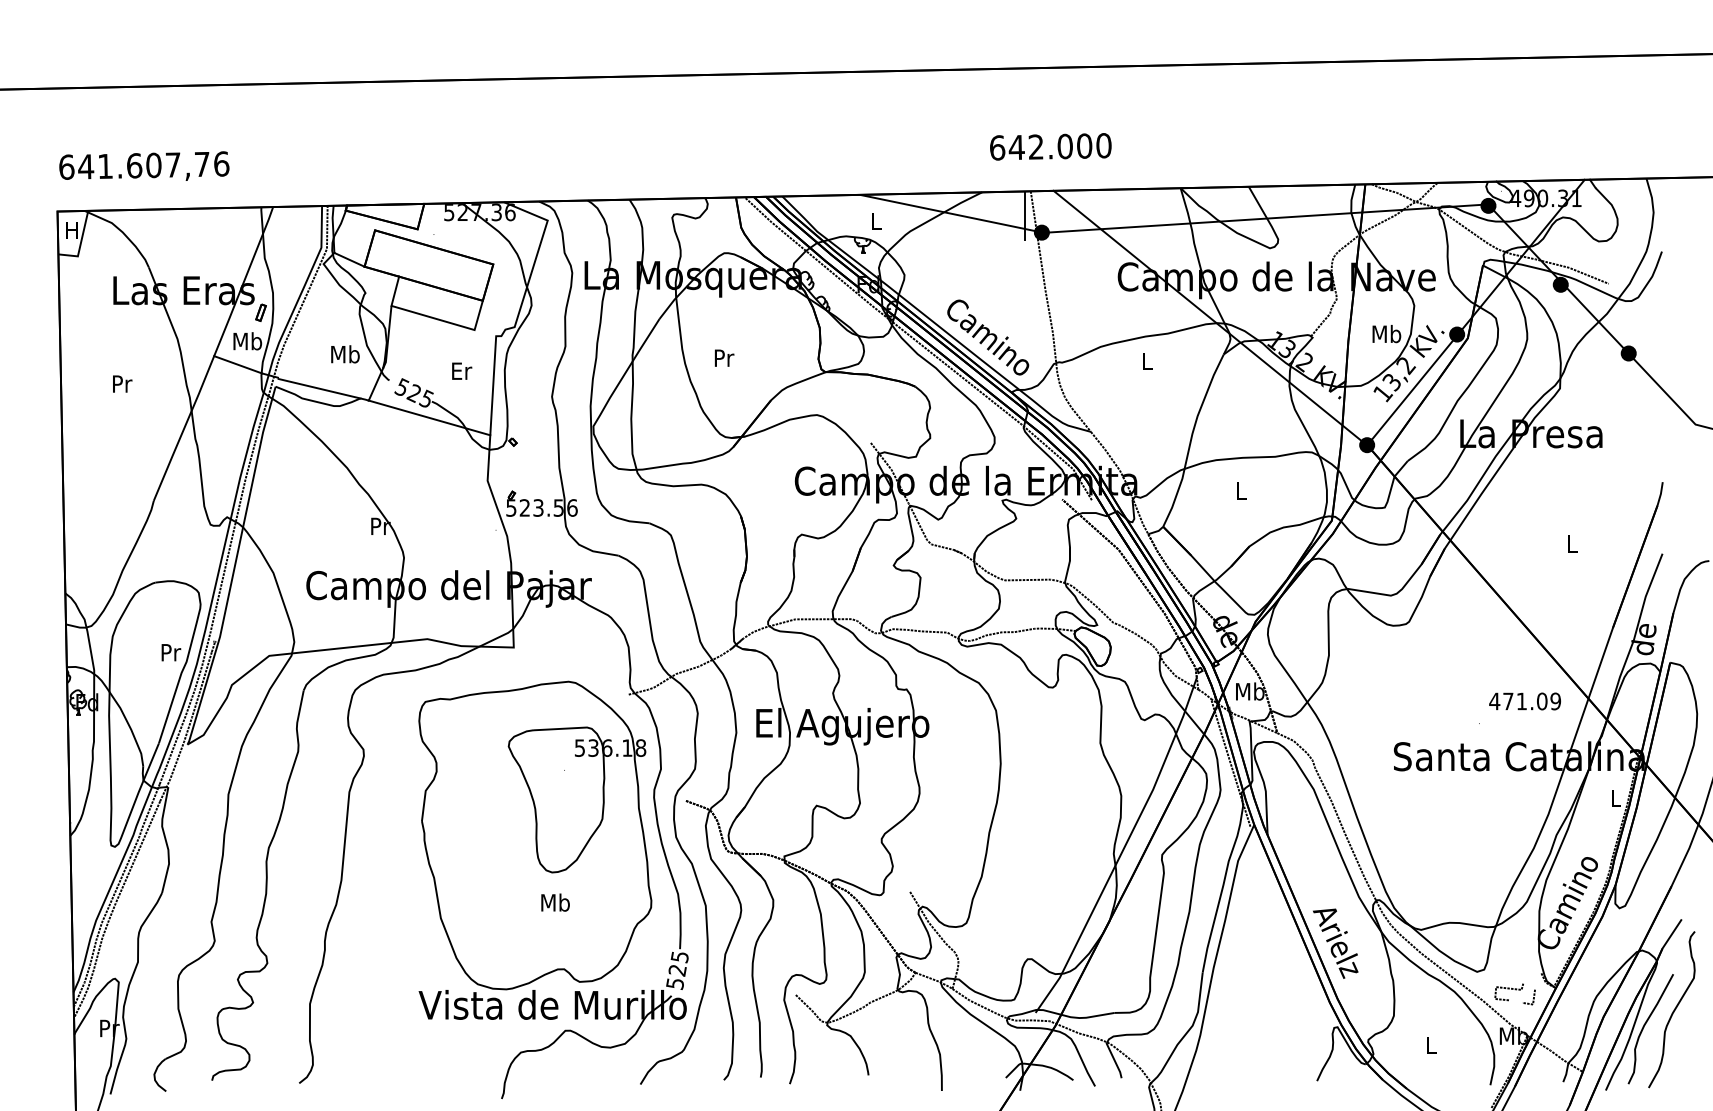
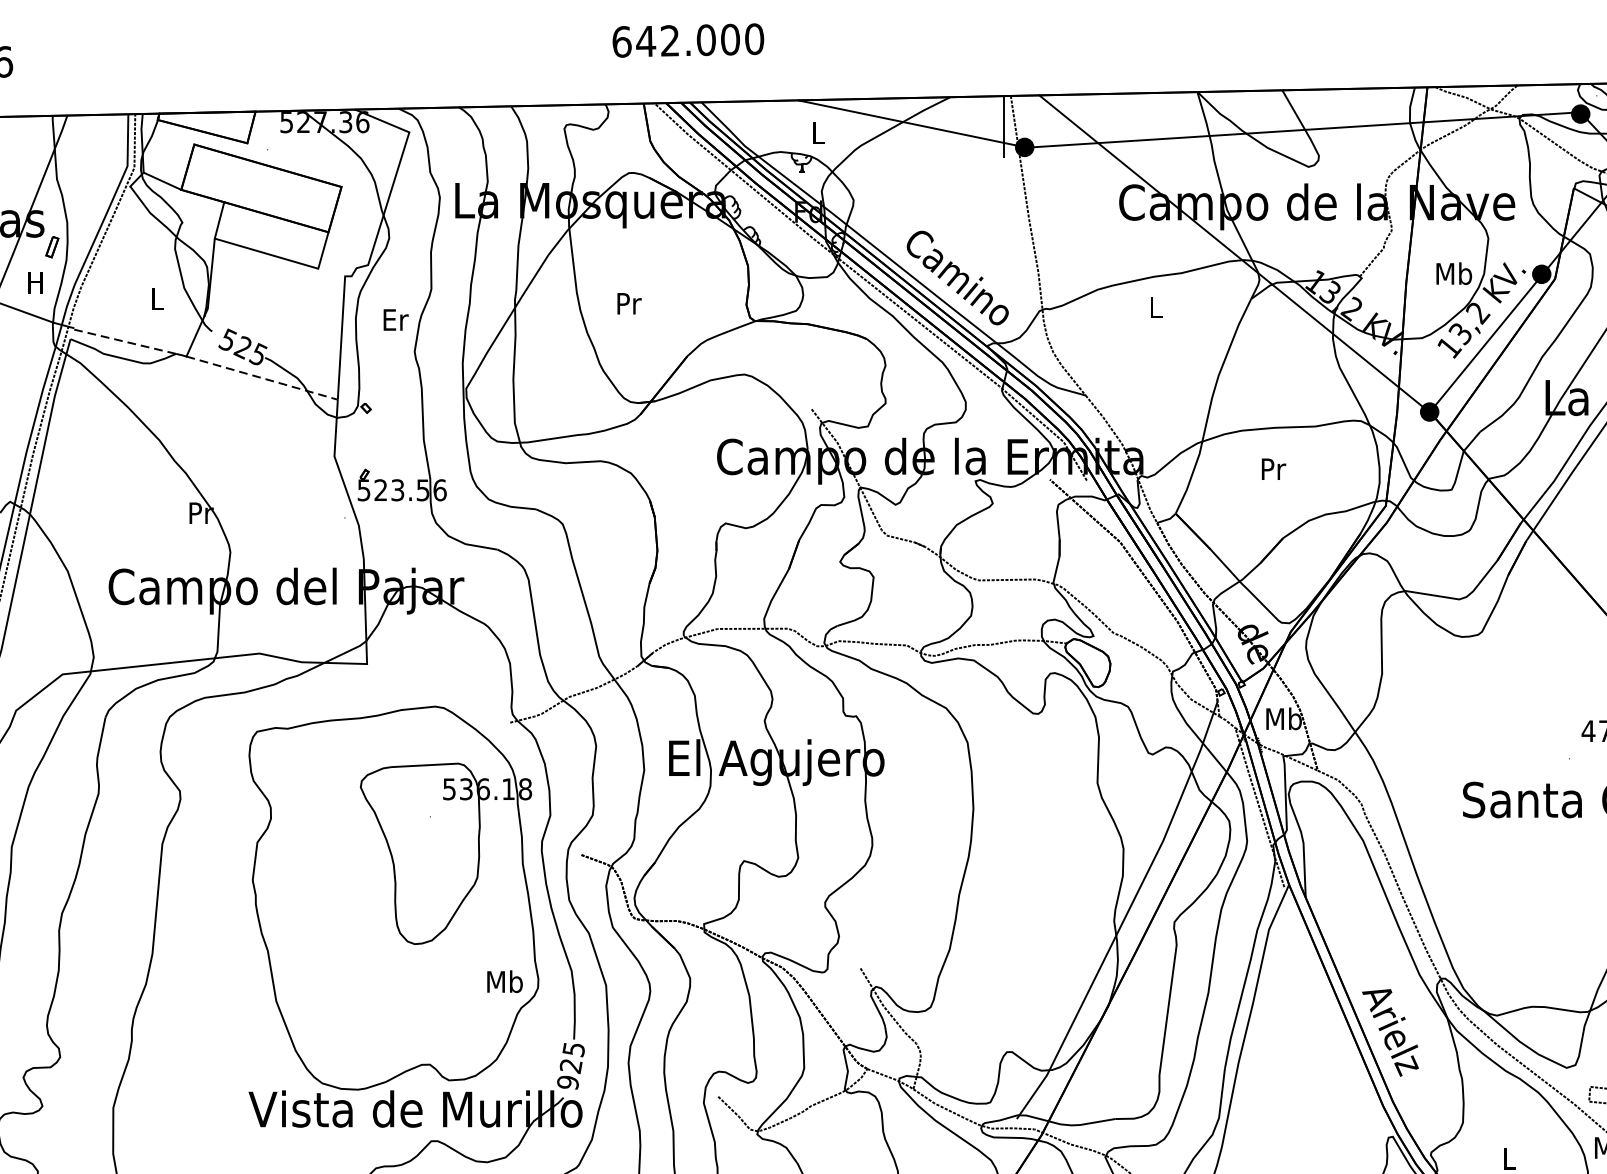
text: (1050, 146) -> (687, 40), moved
text: (247, 341) -> (35, 282), Mb -> H
text: (345, 354) -> (157, 299), Mb -> L
text: (462, 370) -> (396, 319), moved
line: (320, 388) -> (126, 341), solid -> dashed
line: (430, 418) -> (263, 378), solid -> dashed
text: (1241, 490) -> (1273, 468), L -> Pr
text: (555, 902) -> (504, 981), moved
text: (674, 983) -> (567, 1082), 525 -> 925

